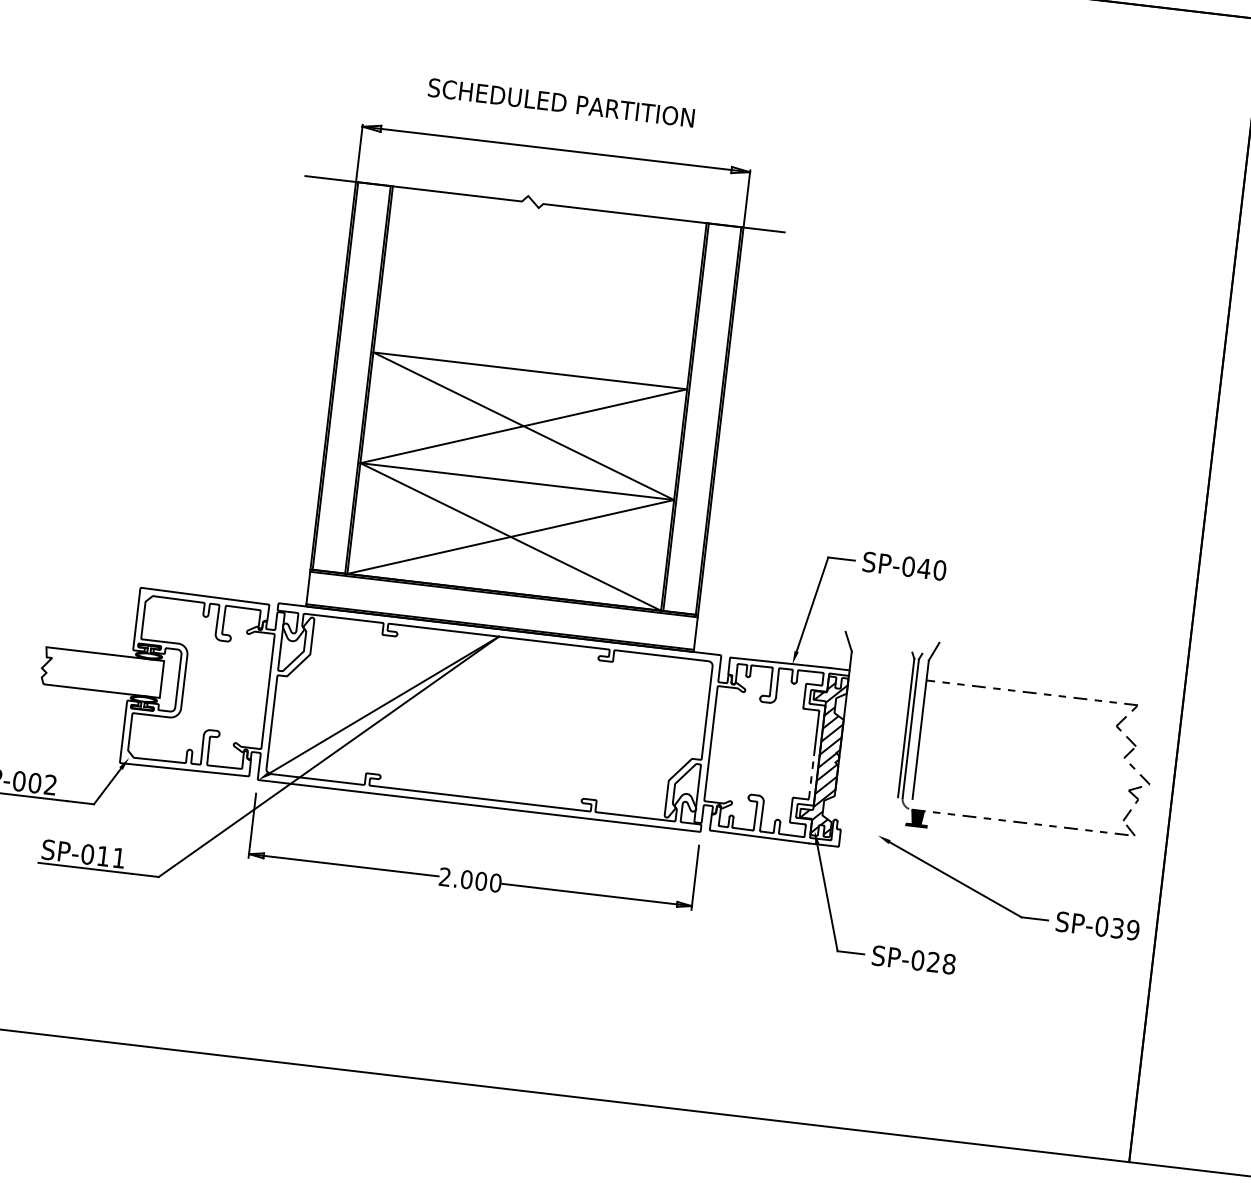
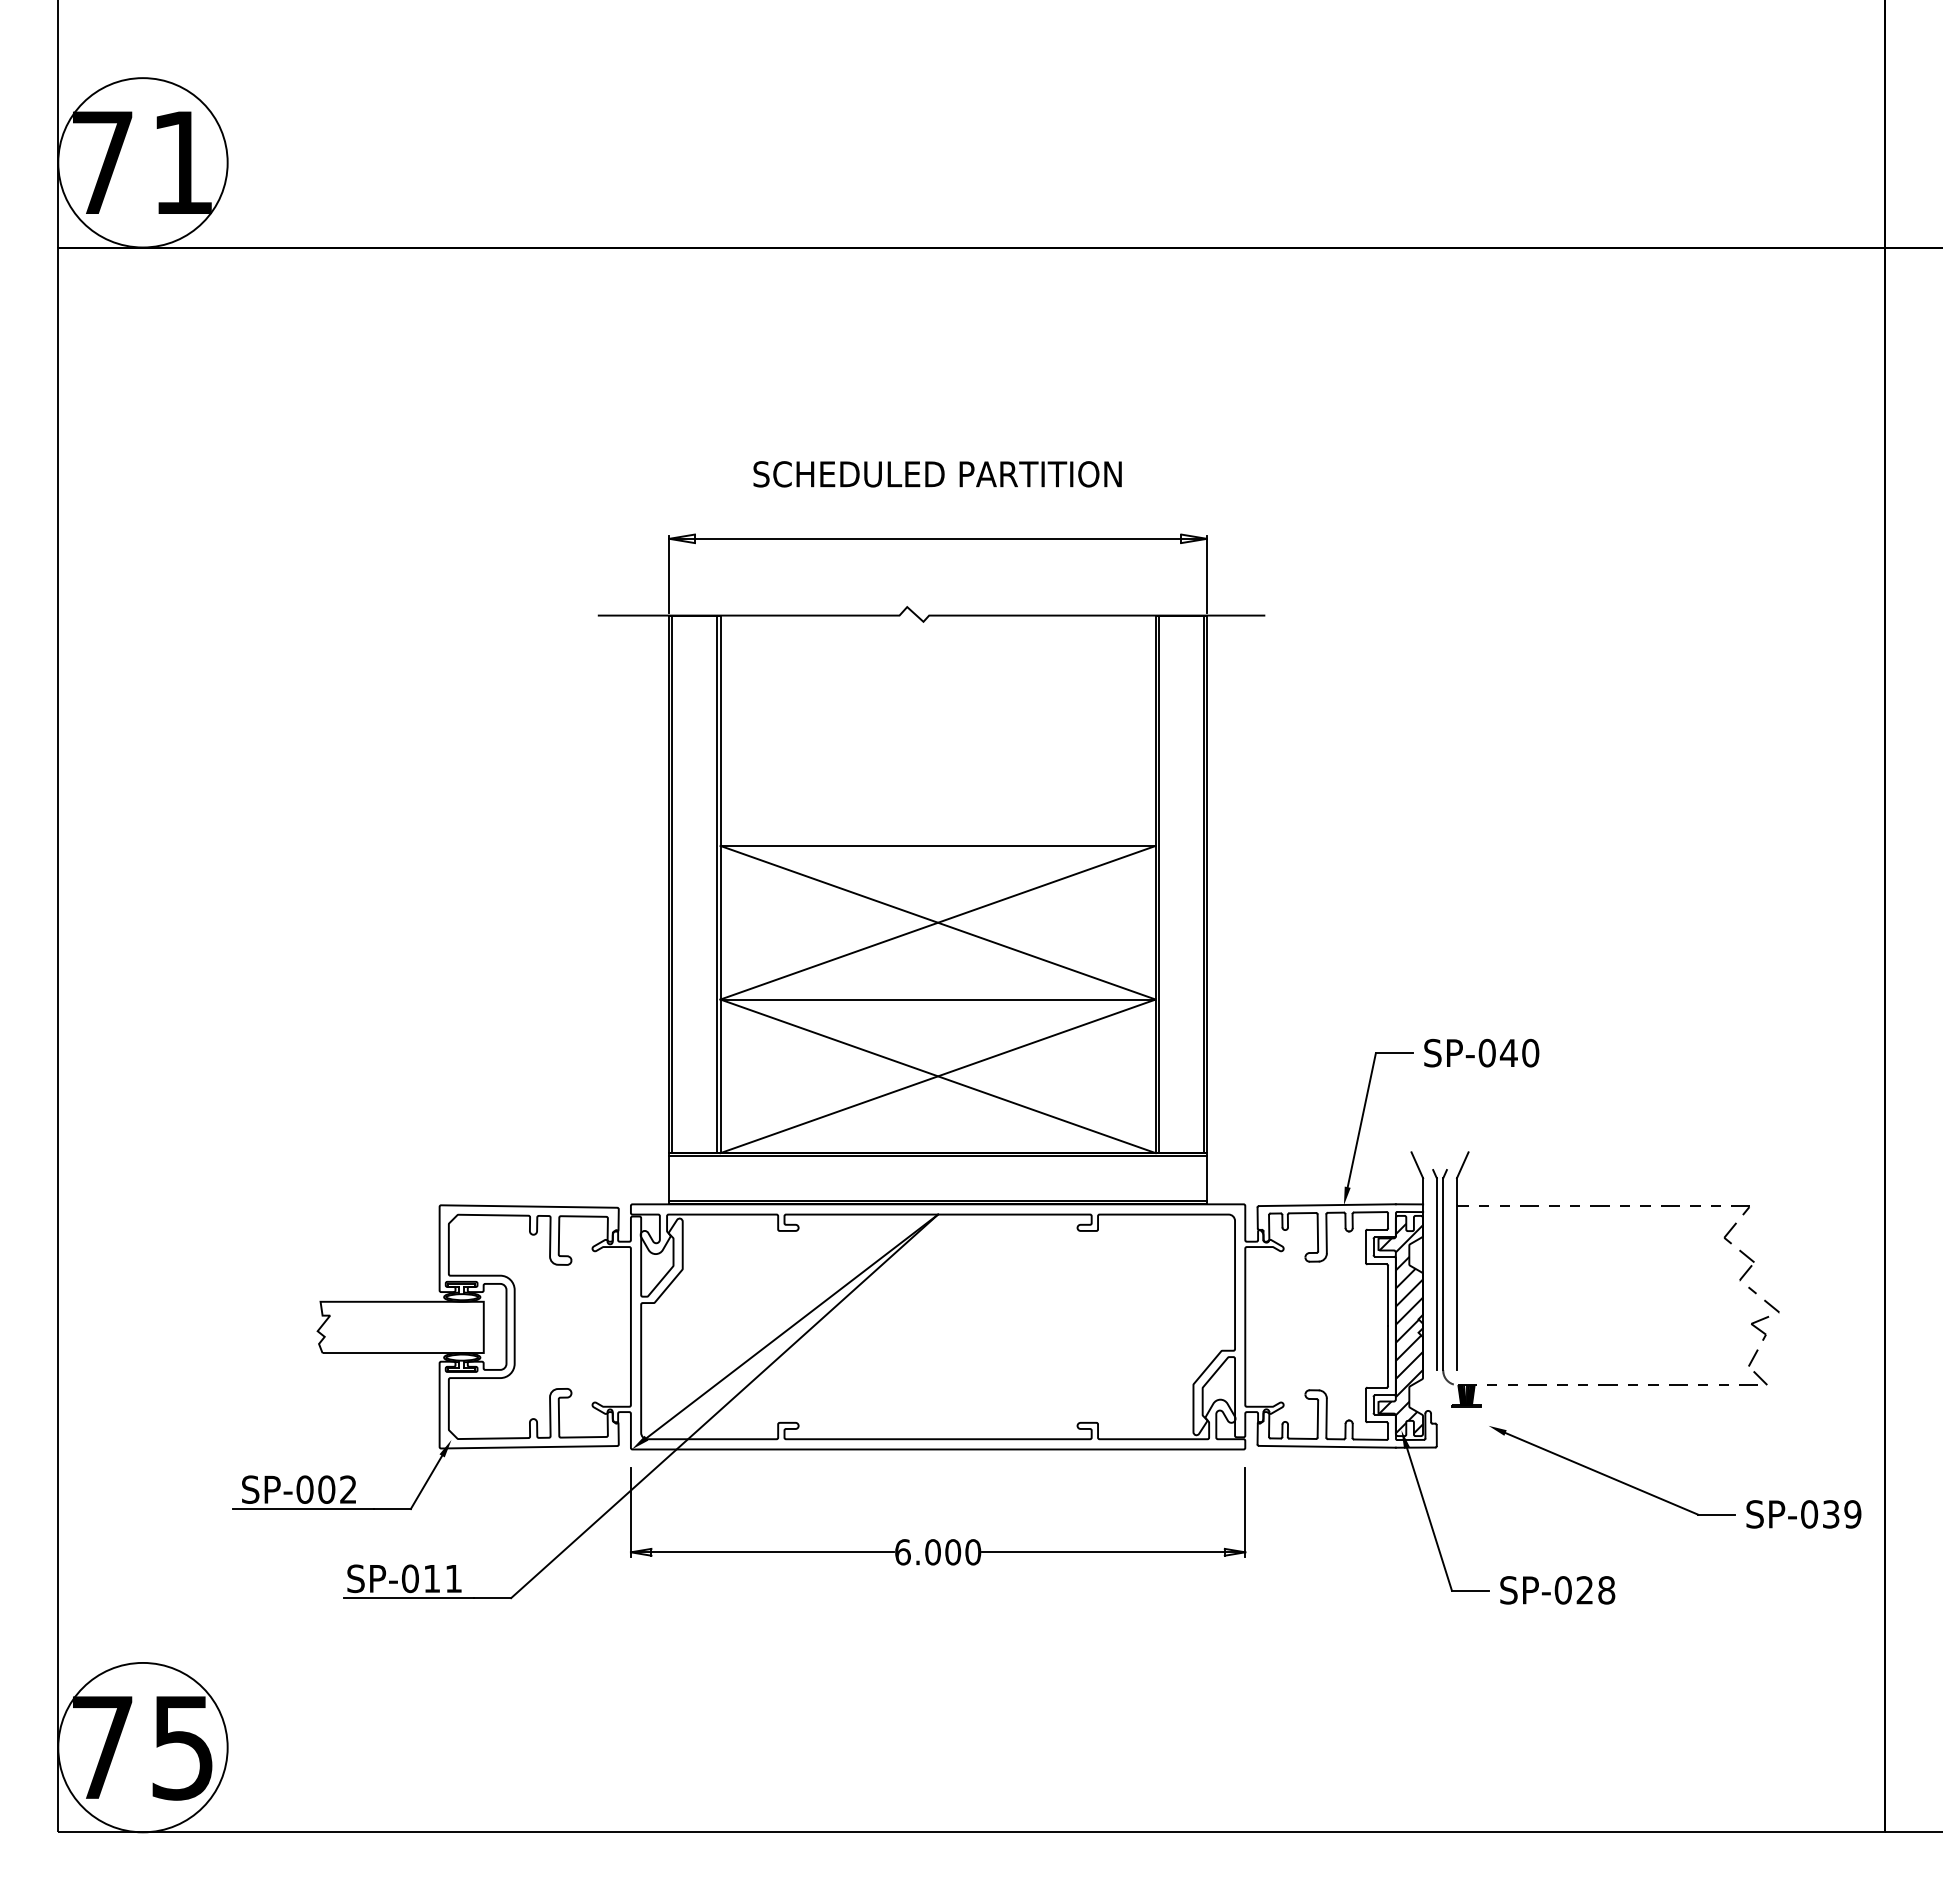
part: (1033, 693) -> (1605, 1206), moved
line: (811, 776) -> (1388, 1355), dashed -> solid
text: (444, 877) -> (902, 1552), 2.000 -> 6.000

